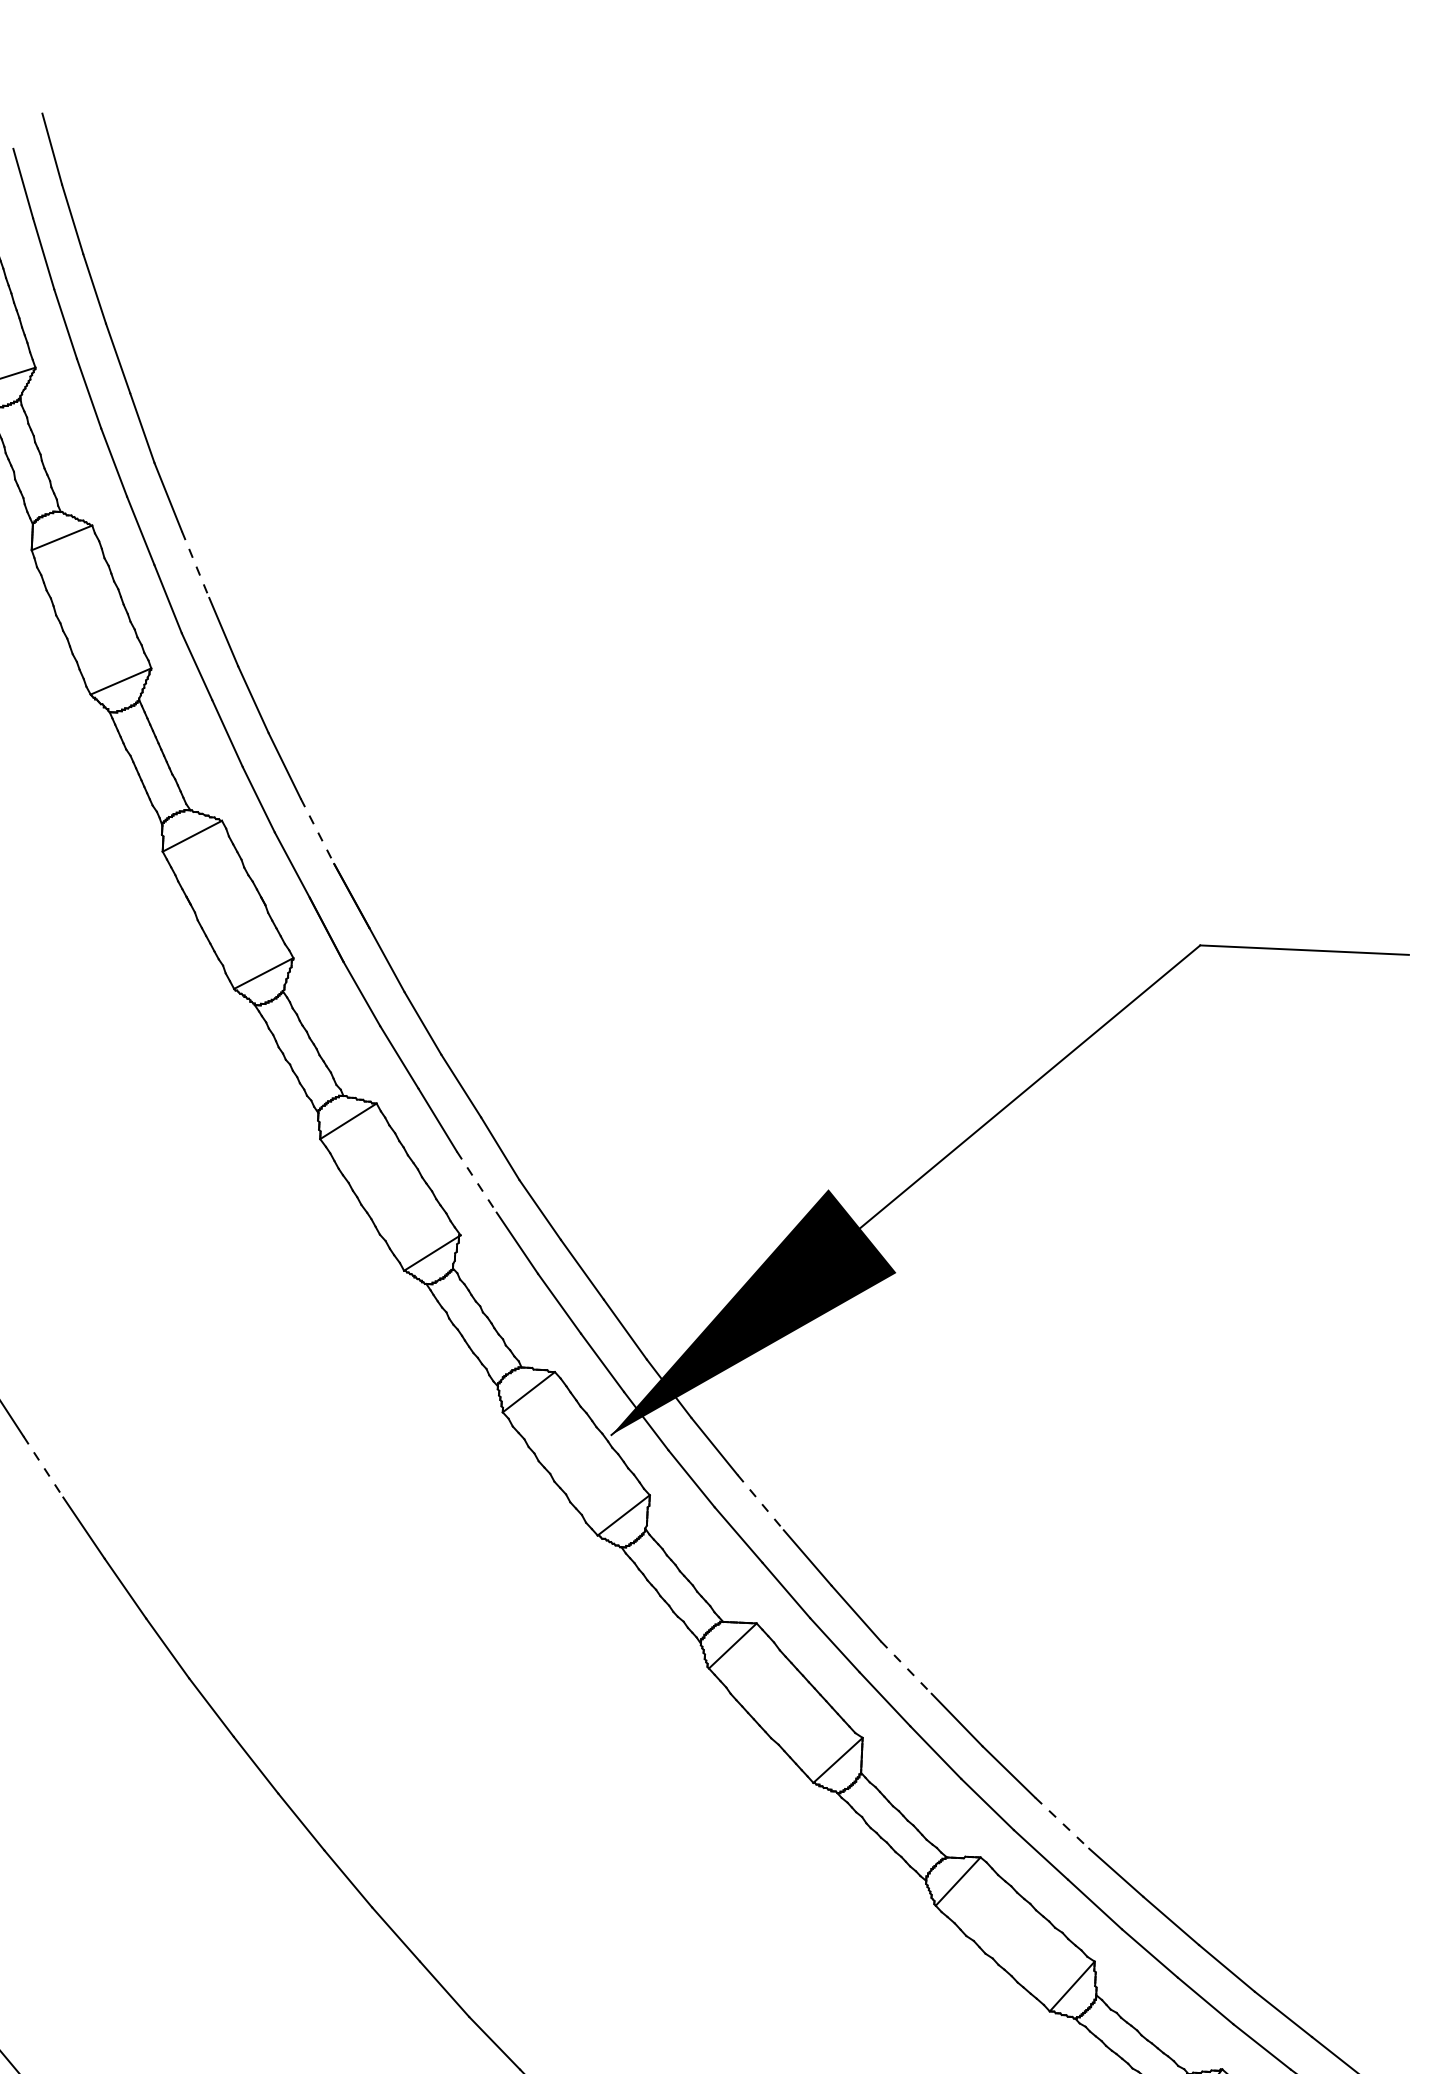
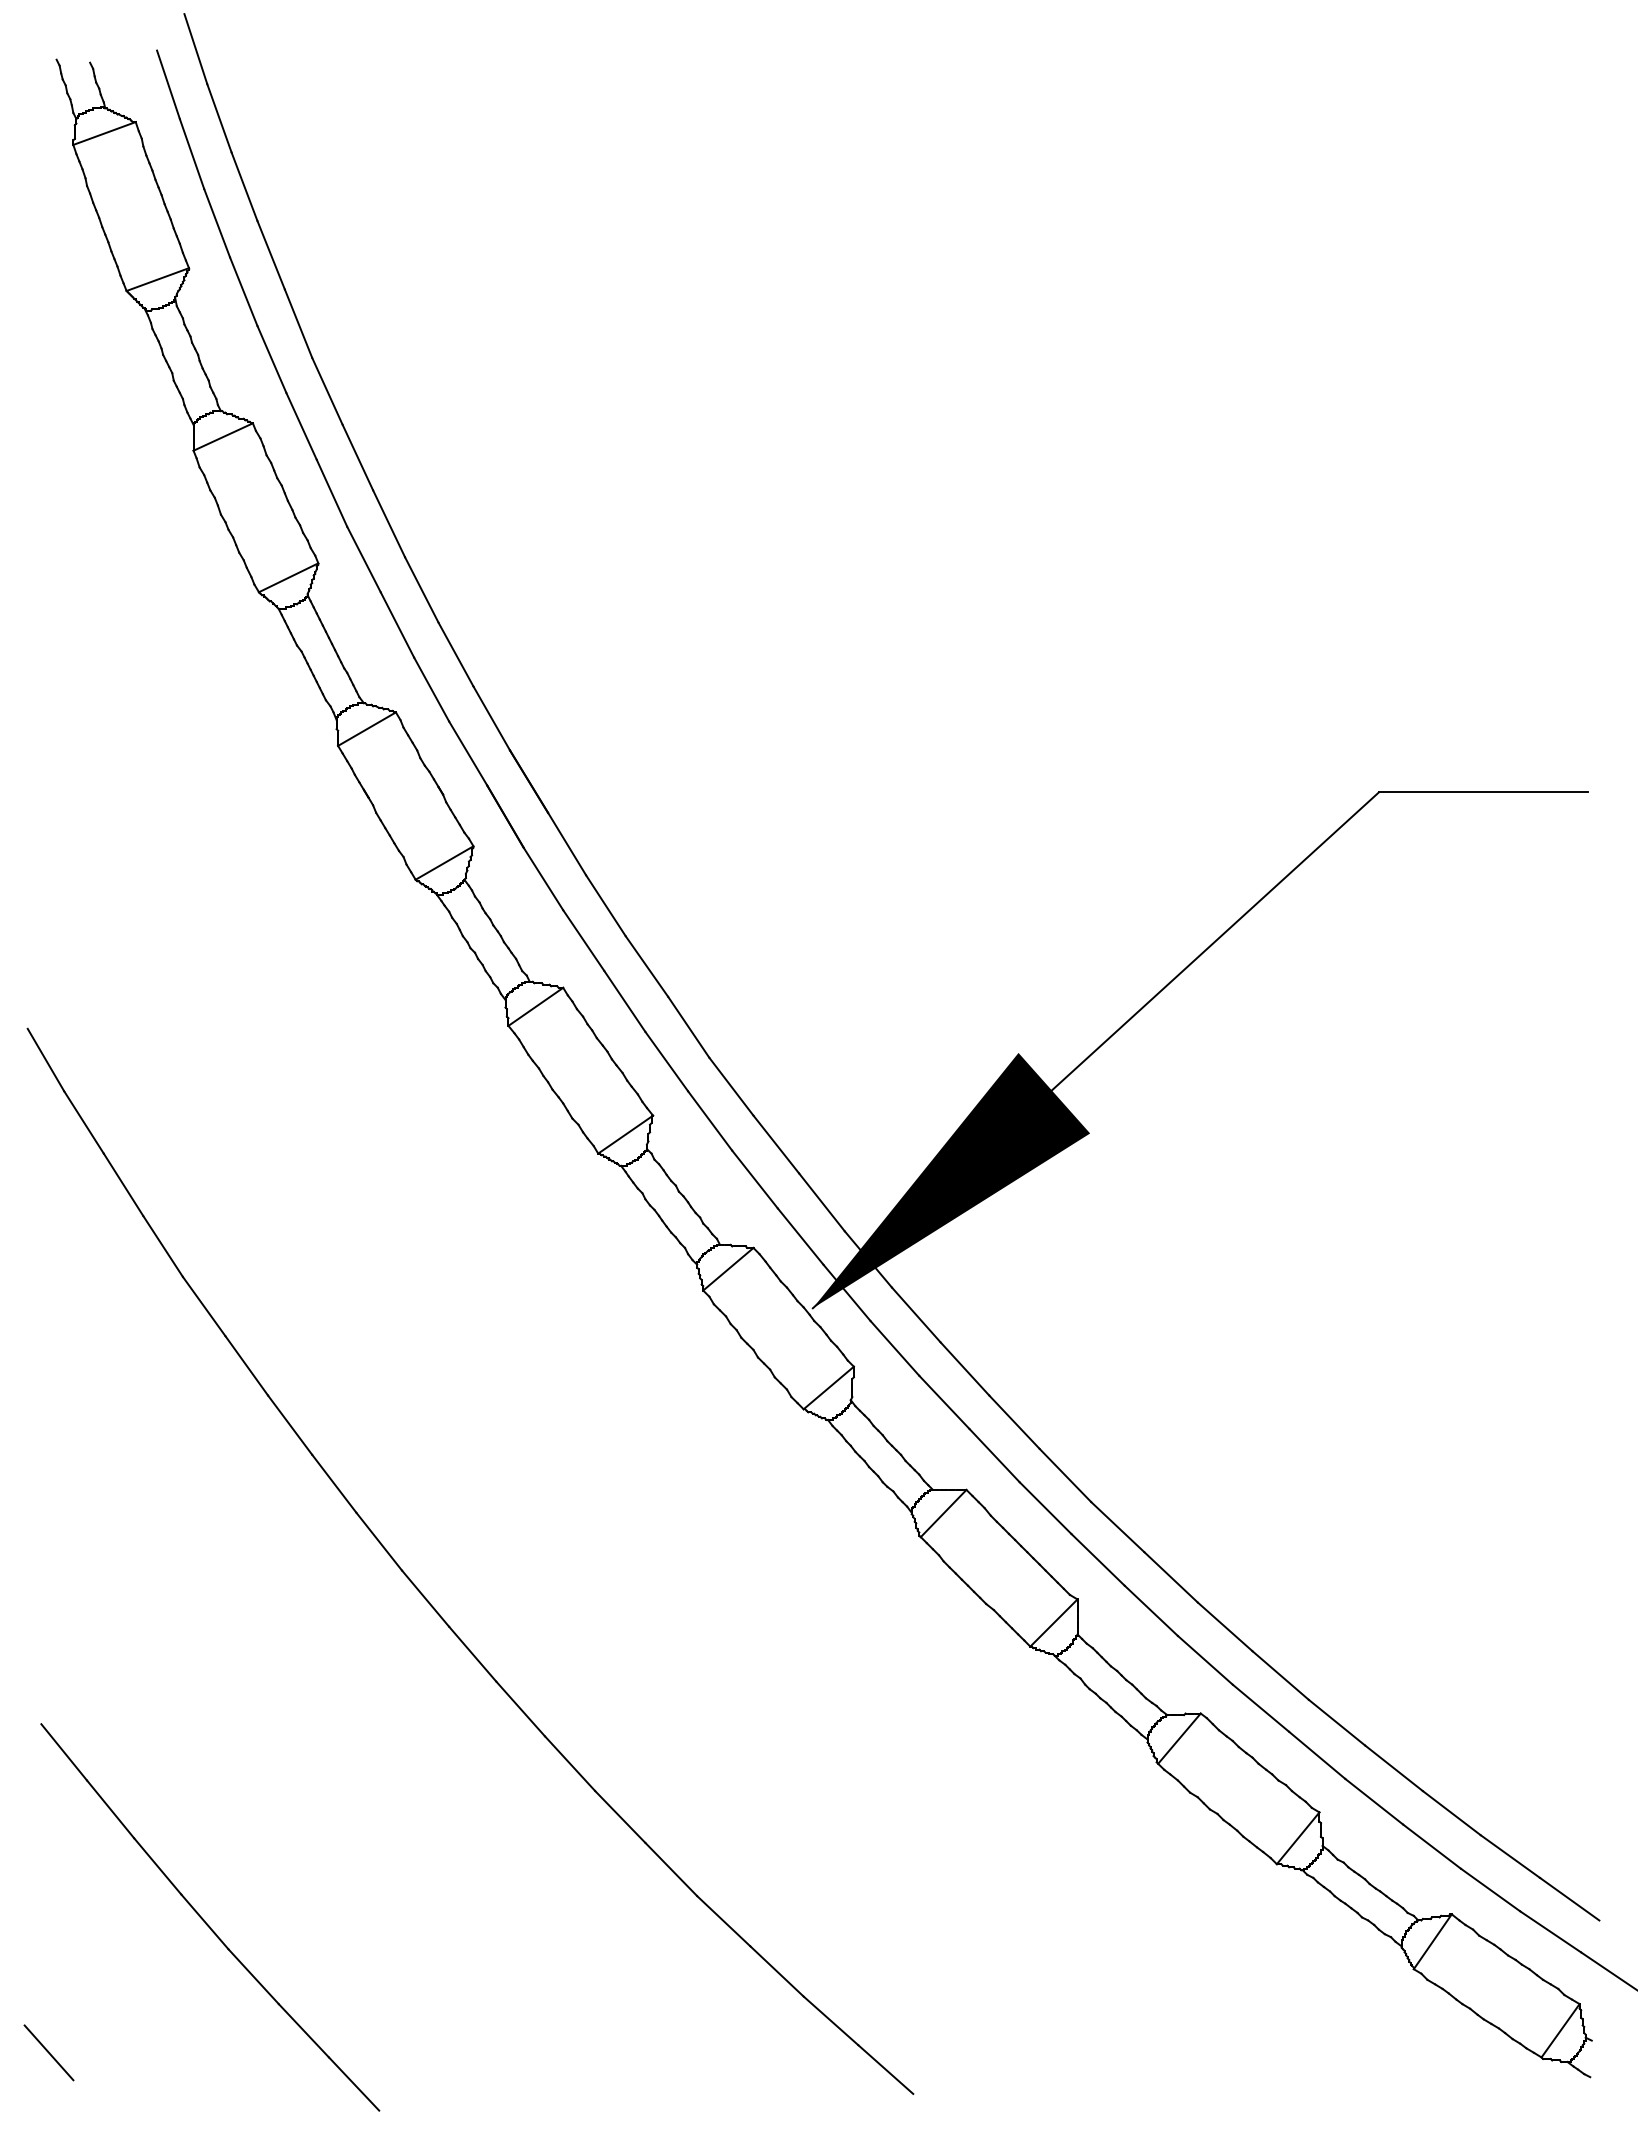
line: (196, 565) -> (358, 458), dashed -> solid
line: (317, 831) -> (491, 718), dashed -> solid
line: (476, 1181) -> (666, 1061), dashed -> solid
line: (43, 1466) -> (246, 1365), dashed -> solid
line: (761, 1503) -> (965, 1369), dashed -> solid
line: (905, 1667) -> (1117, 1527), dashed -> solid
line: (1062, 1823) -> (1281, 1675), dashed -> solid

